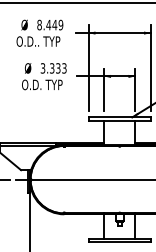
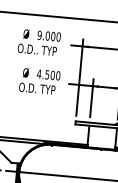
text: (50, 24) -> (49, 35), 8.449 -> 9.000
text: (53, 68) -> (48, 75), 3.333 -> 4.500

